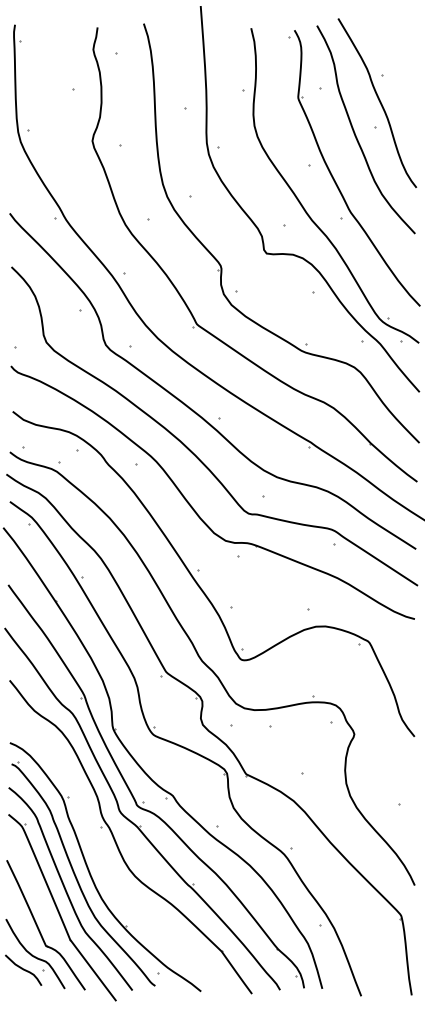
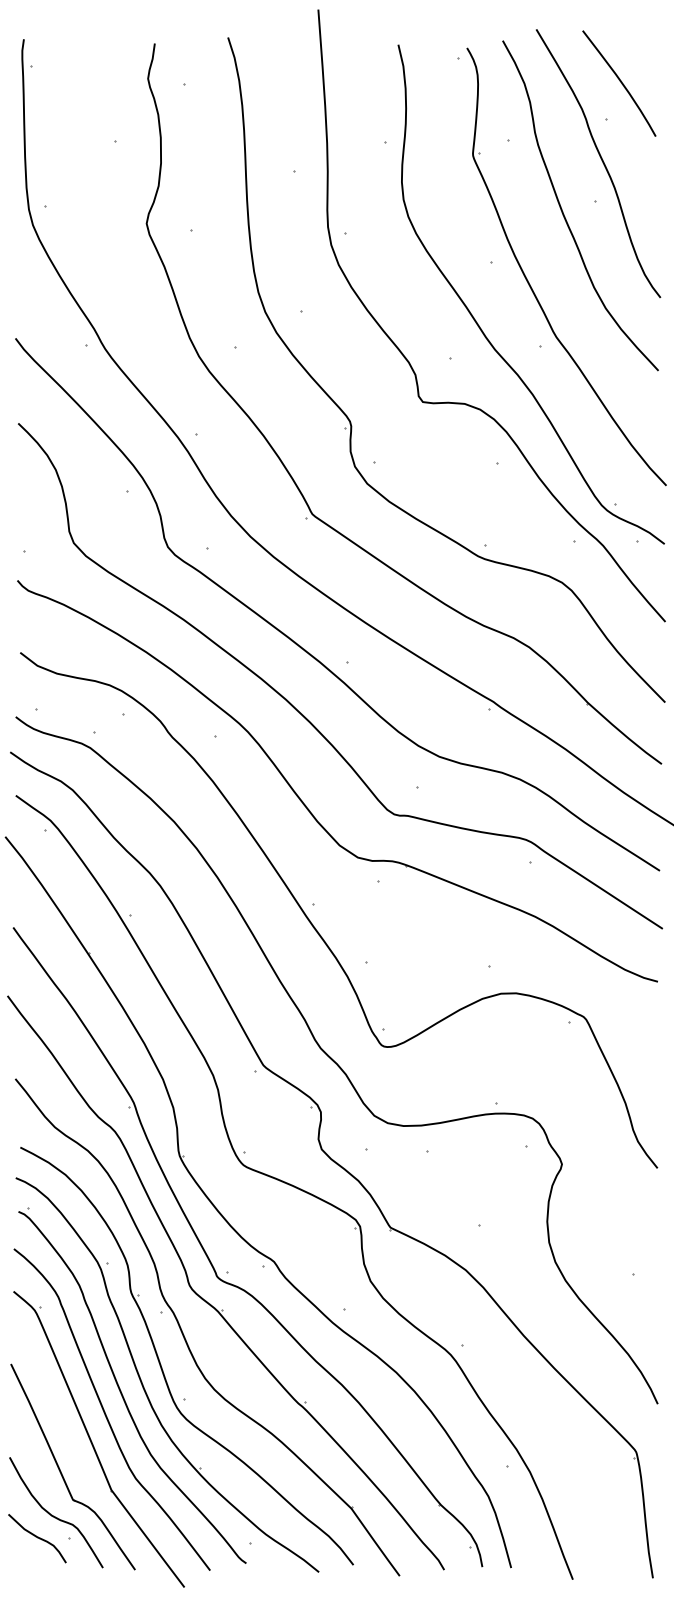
curve: (390, 51) -> (619, 81), added
part: (102, 861) -> (162, 1366), added

